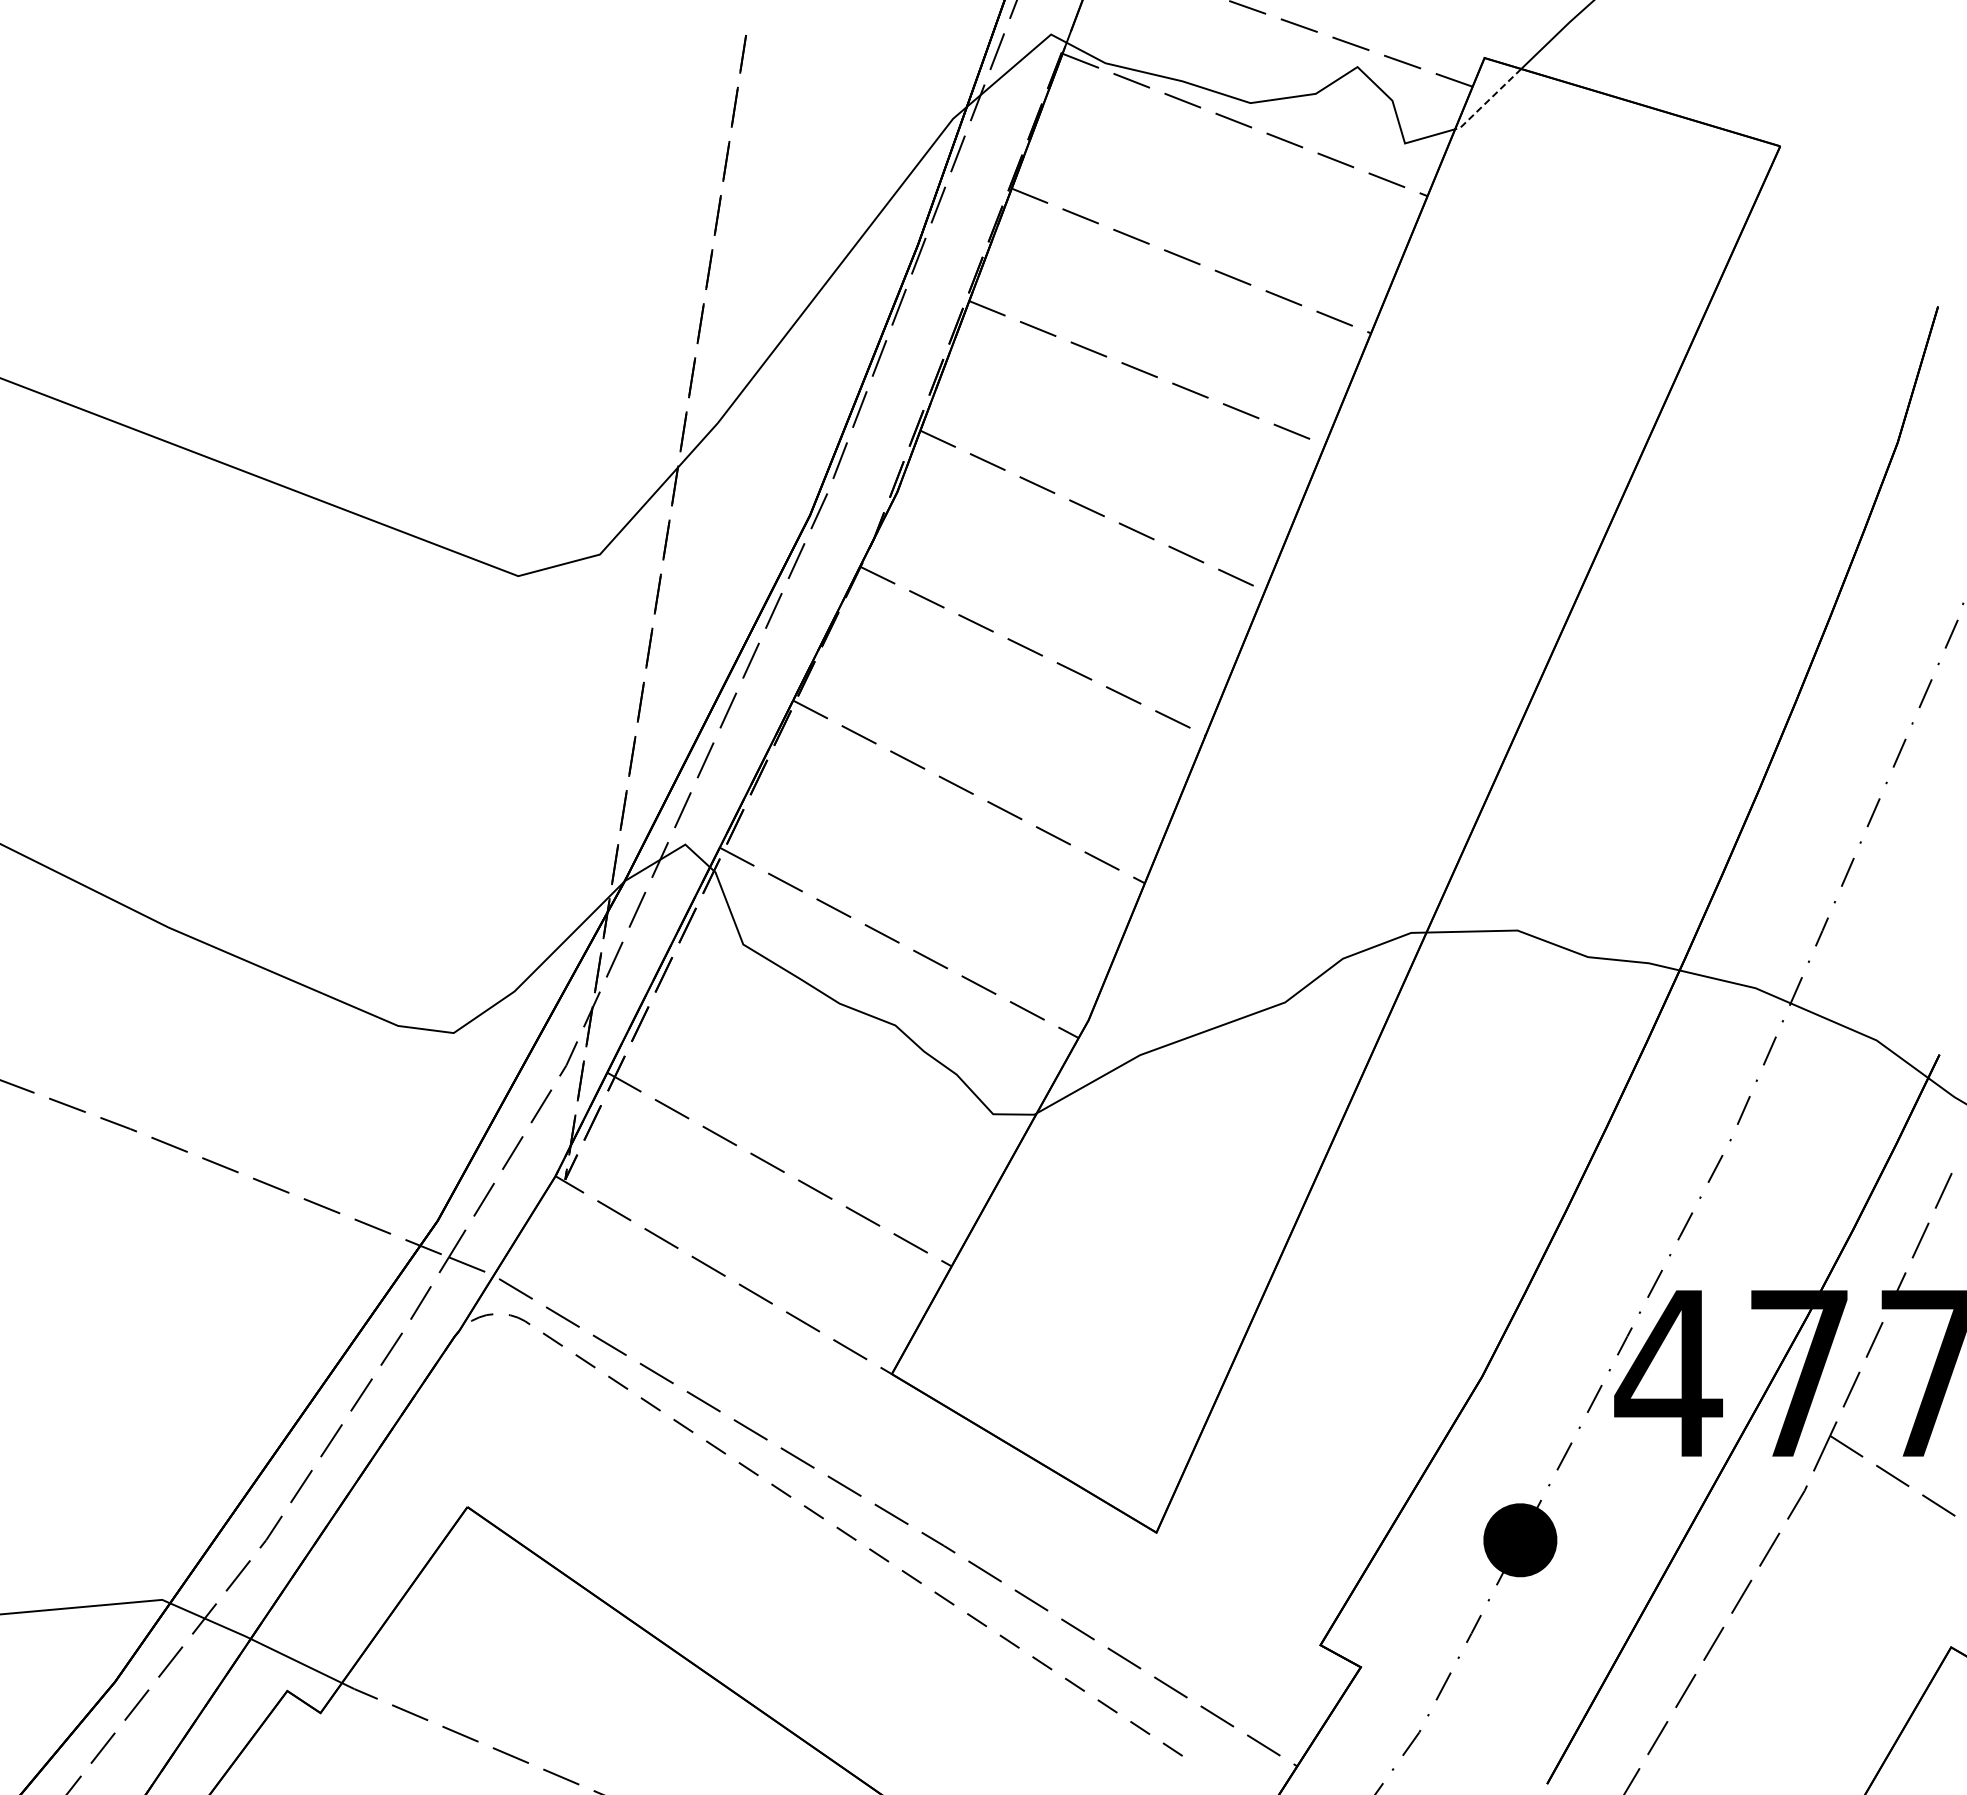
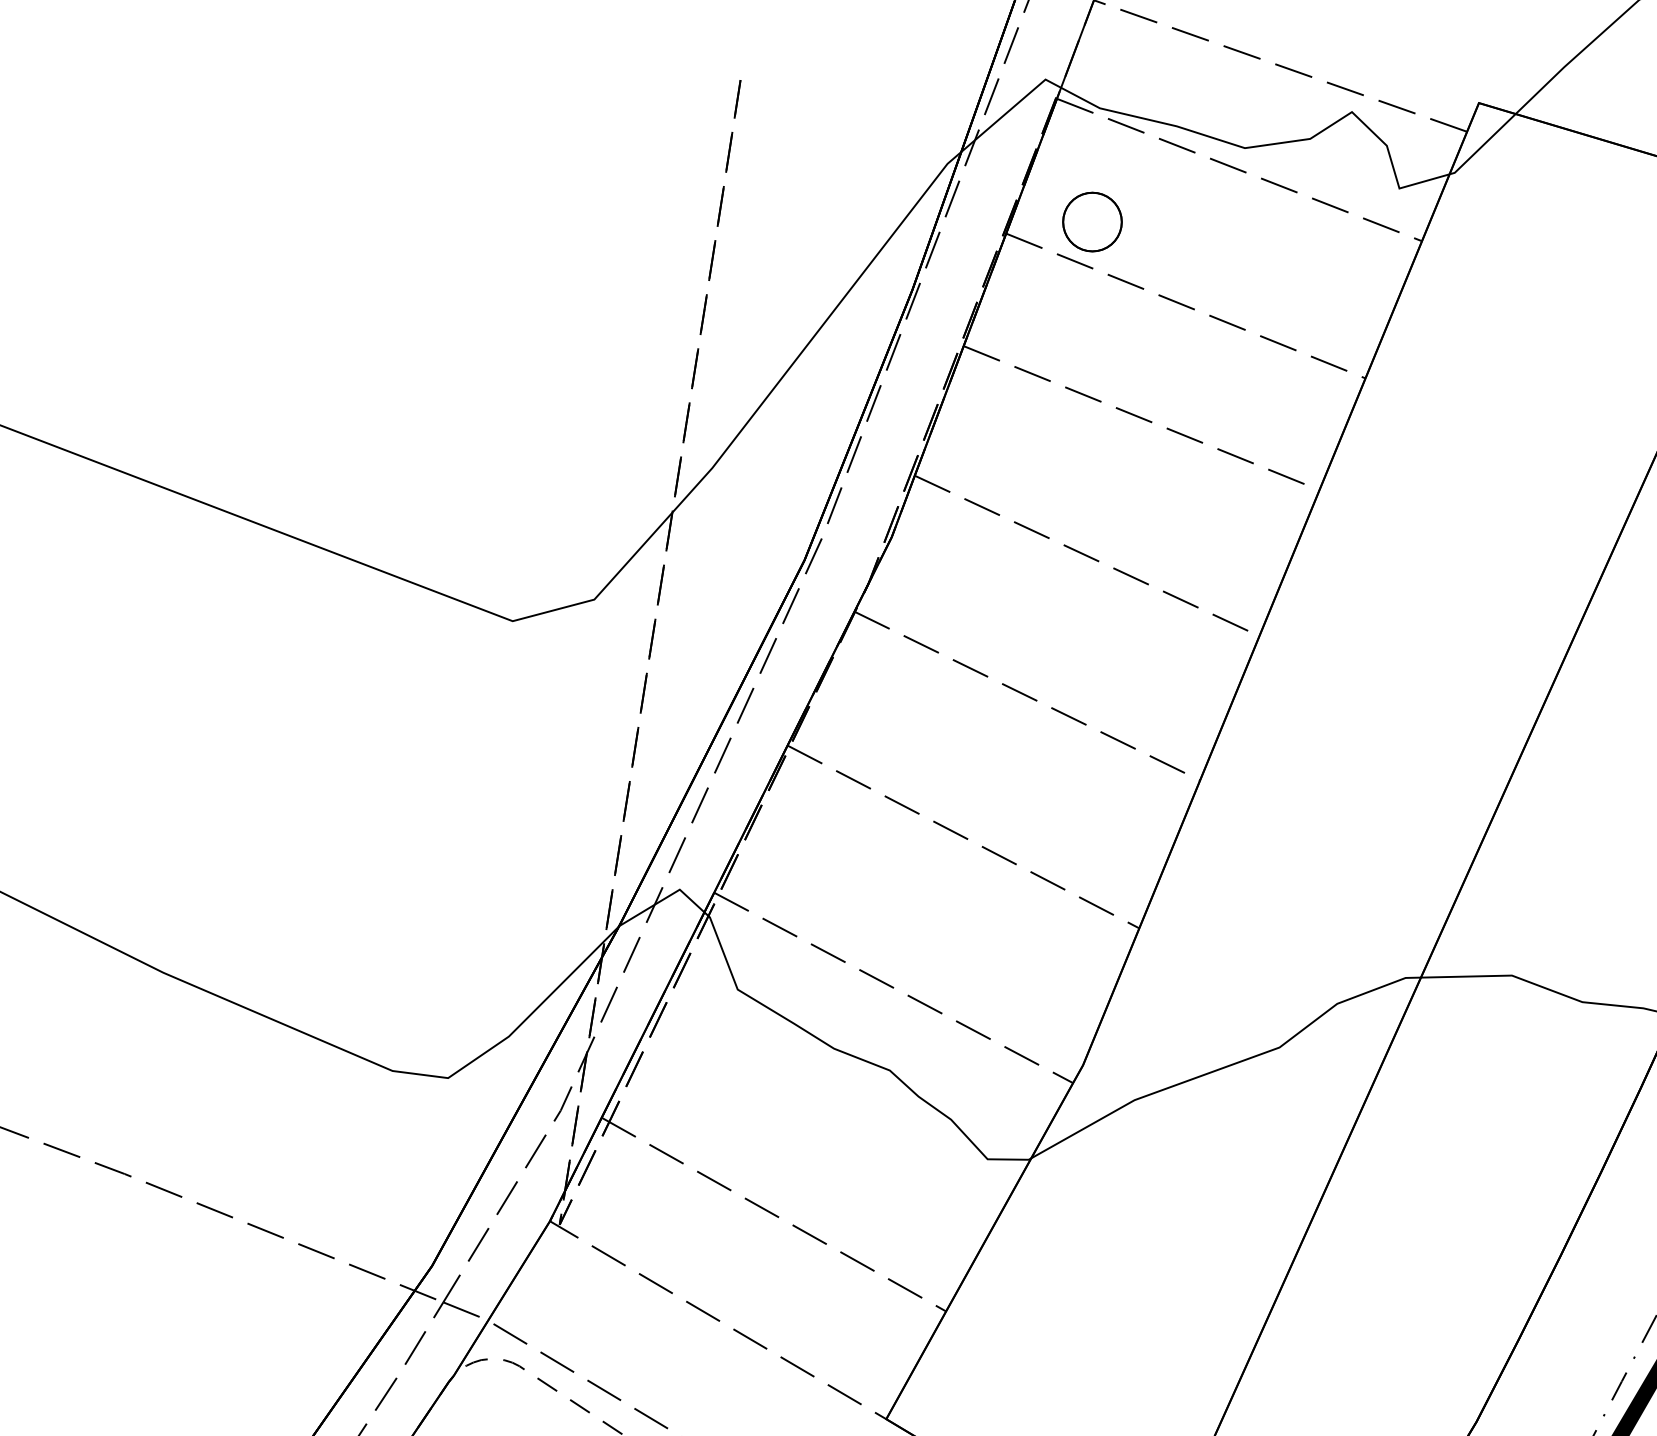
line: (1488, 100) -> (1482, 145), dashed -> solid
part: (1097, 176) -> (1091, 221), added

